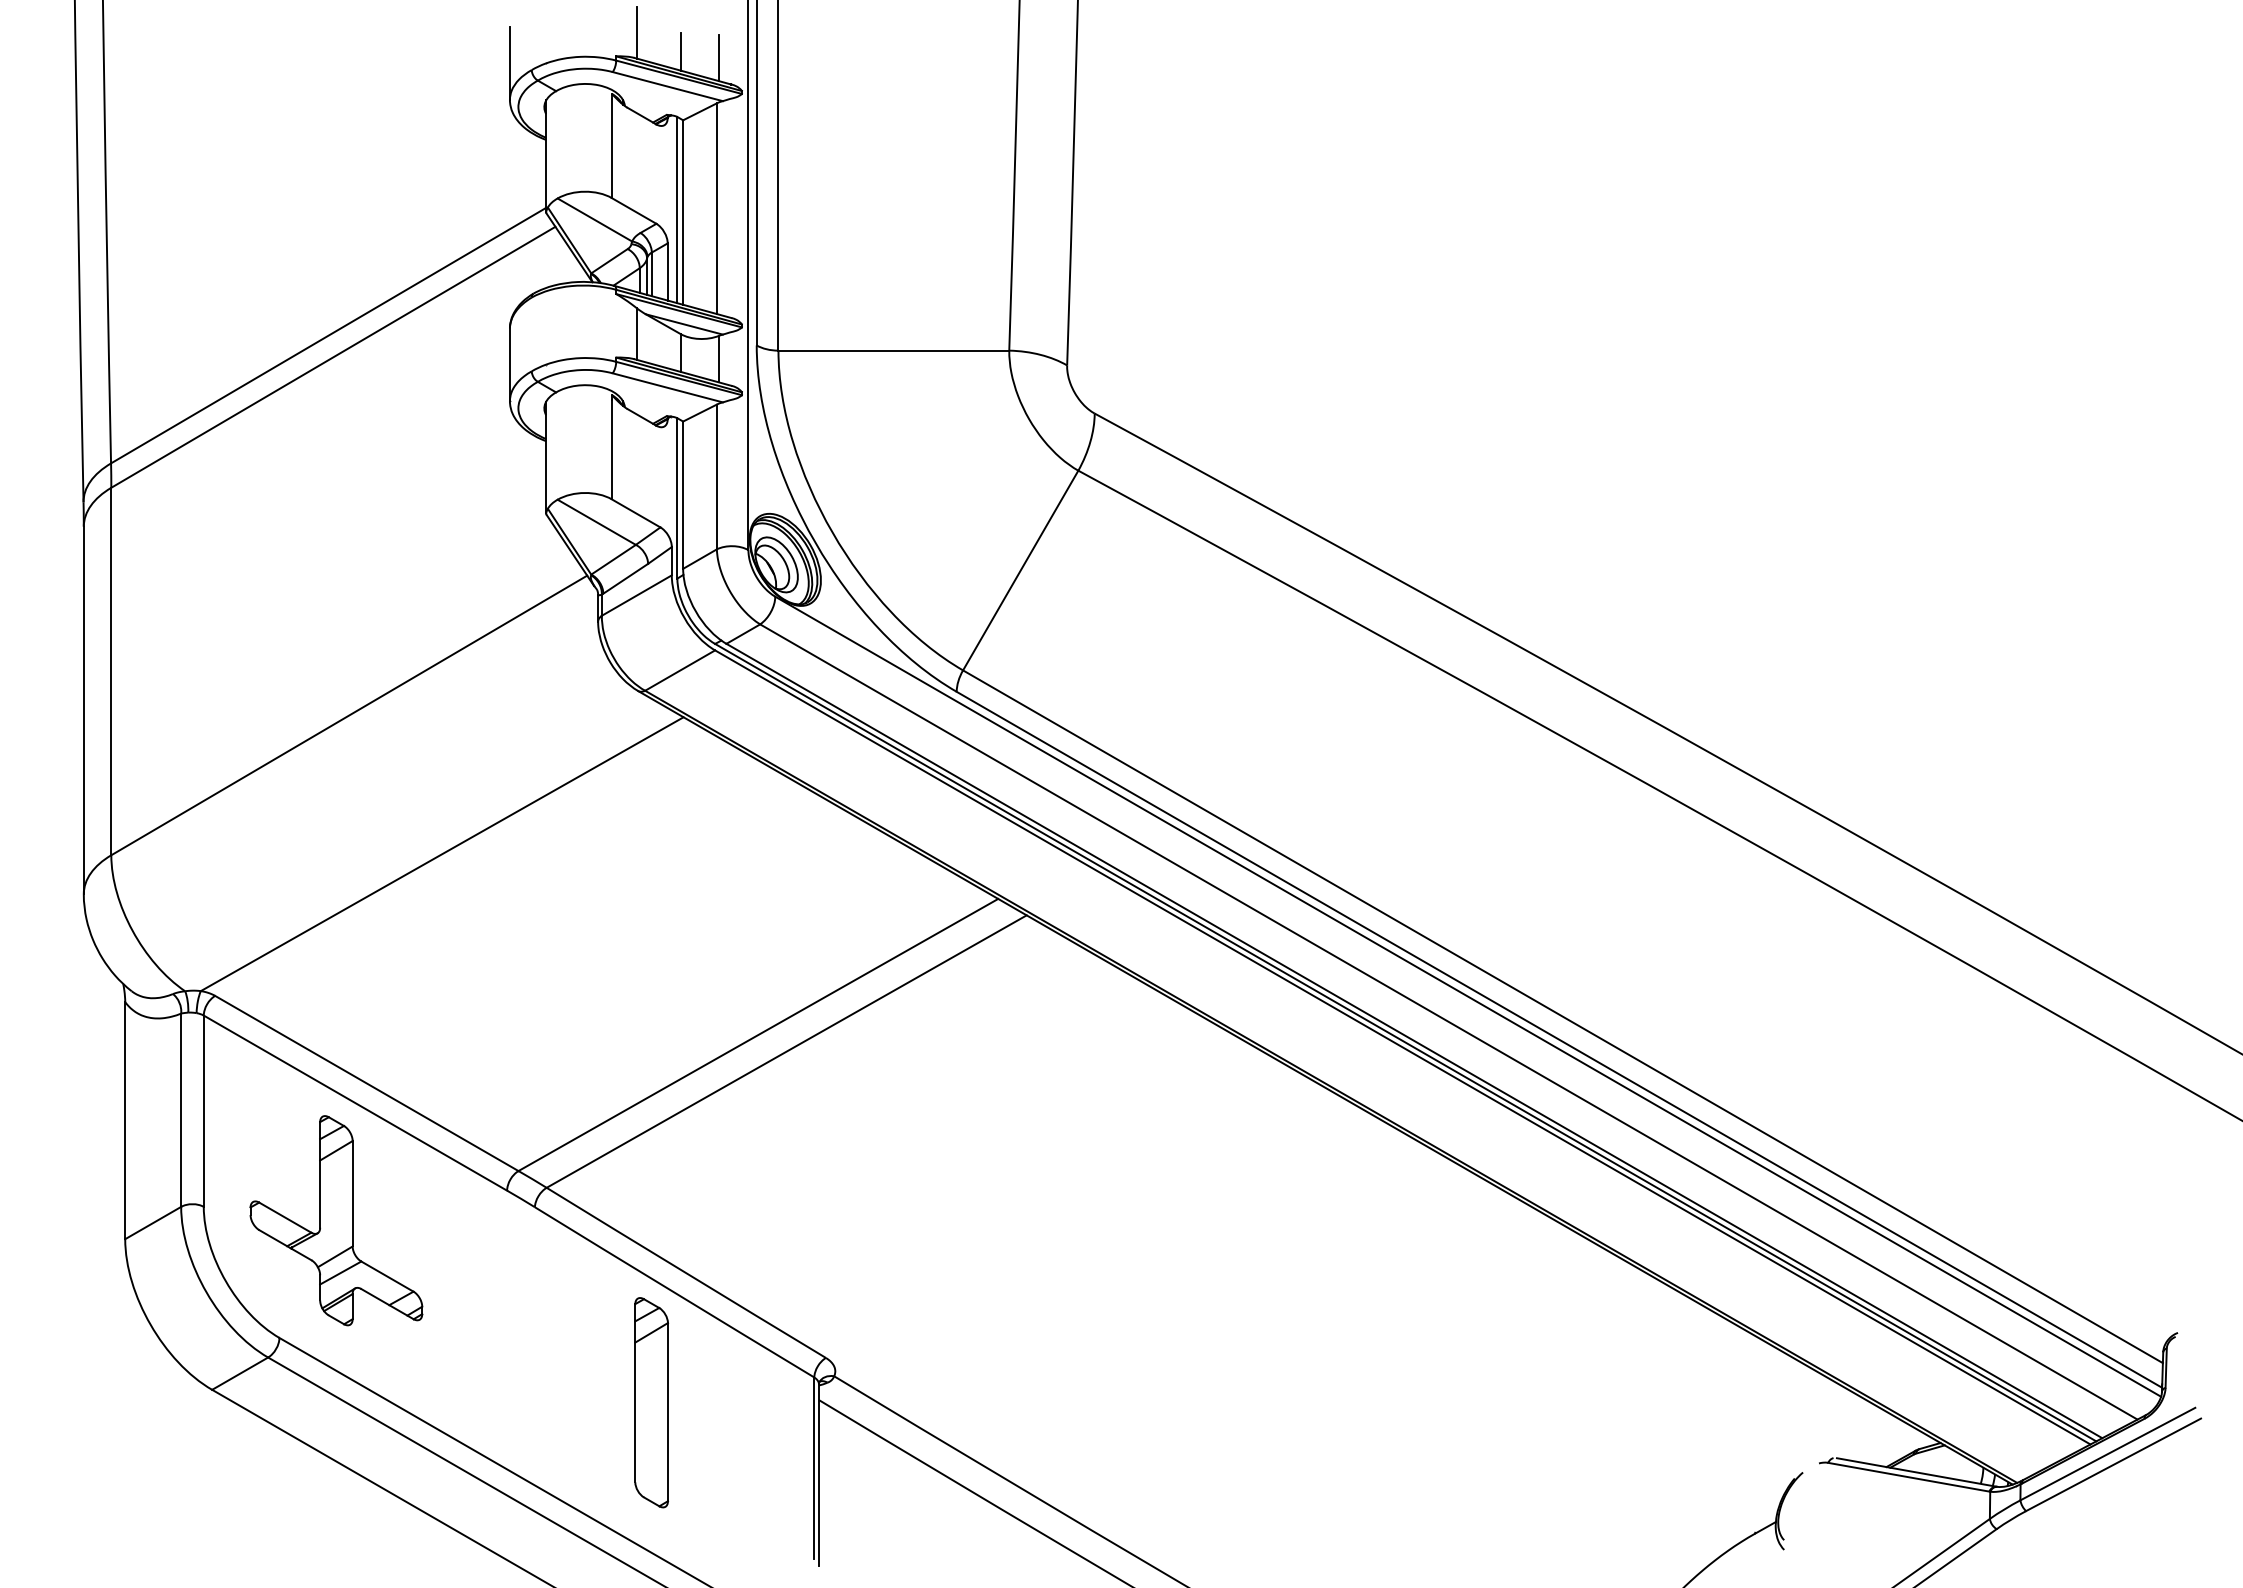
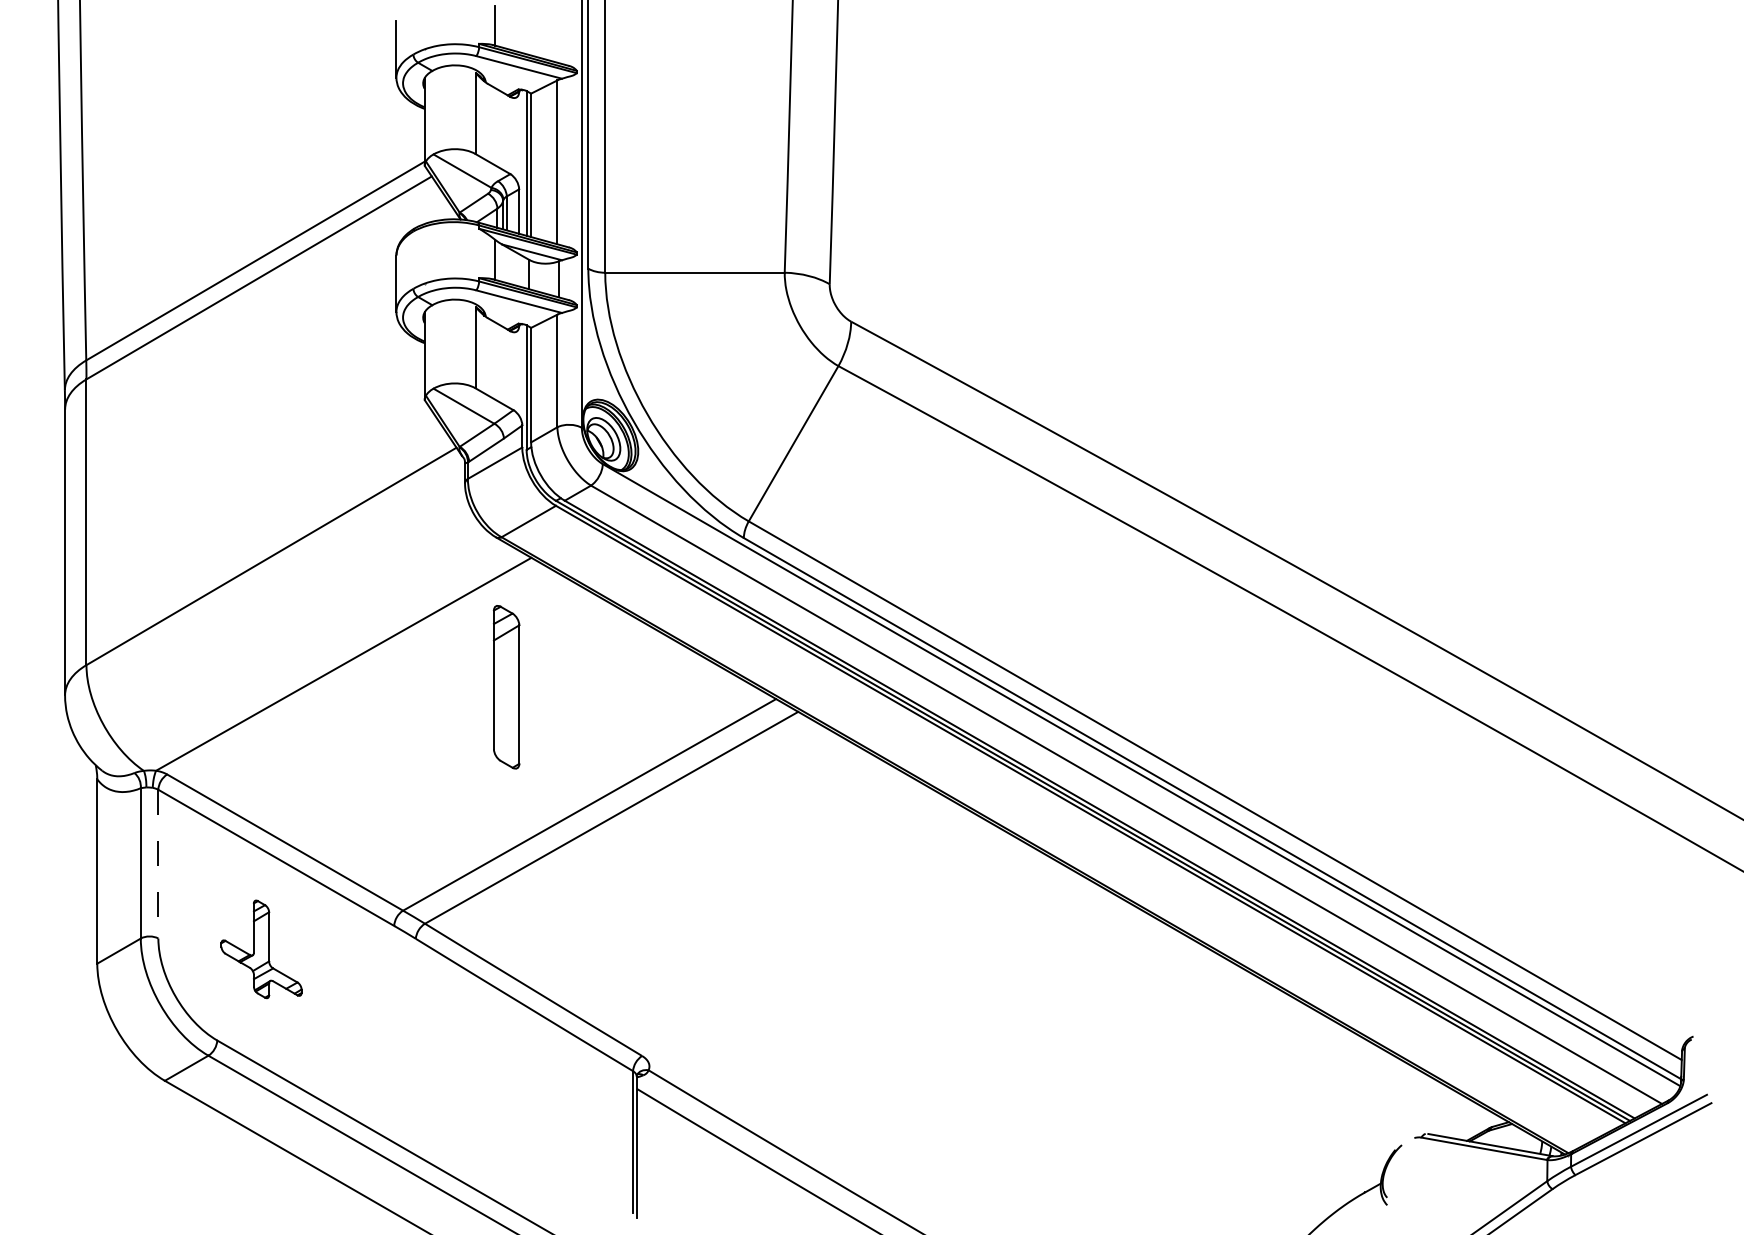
line: (680, 51) -> (529, 40), removed
line: (719, 57) -> (559, 44), removed
line: (203, 1111) -> (158, 864), solid -> dashed
part: (336, 1220) -> (261, 949), size x0.6
part: (651, 1402) -> (506, 687), moved

